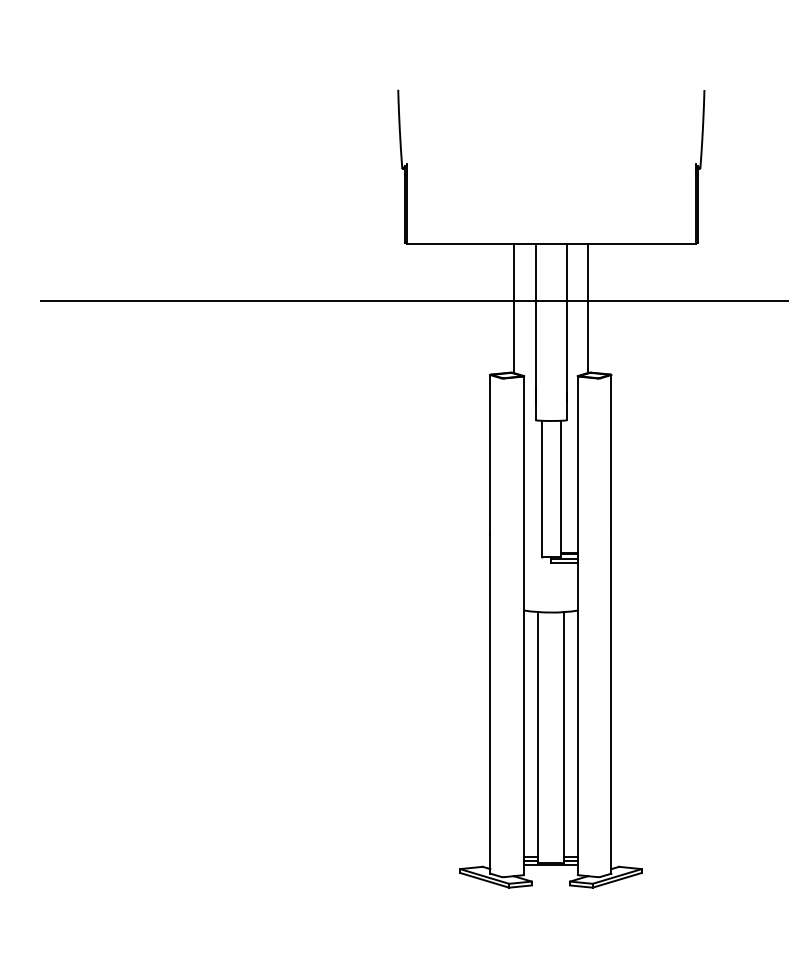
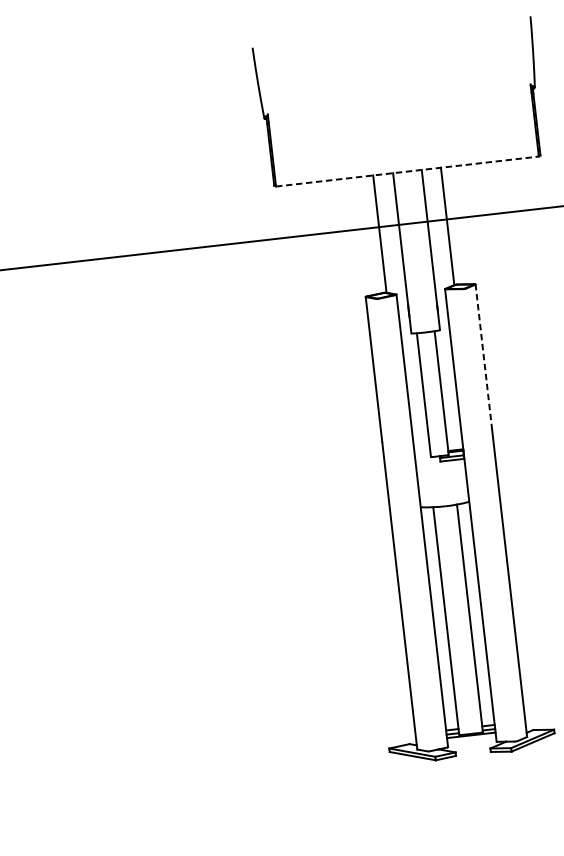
line: (551, 243) -> (407, 171), solid -> dashed
line: (611, 454) -> (483, 356), solid -> dashed

